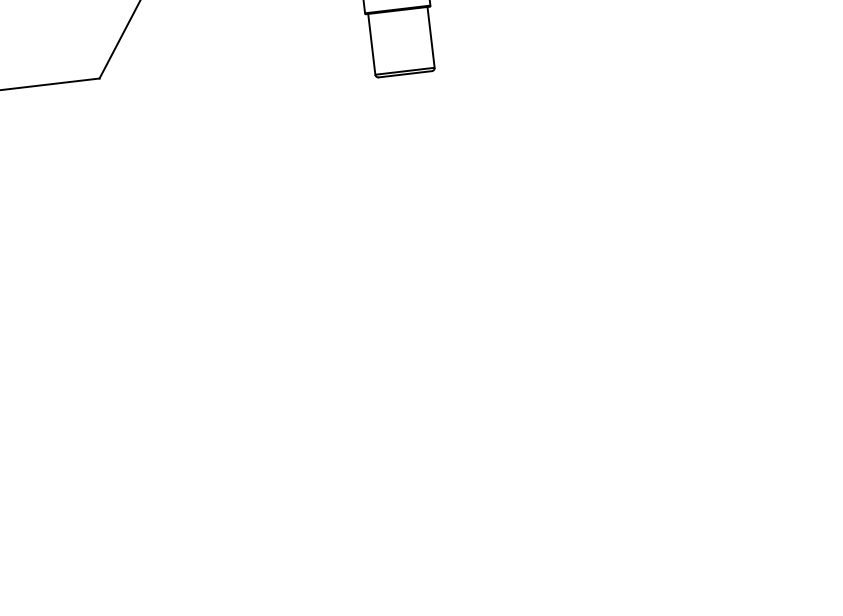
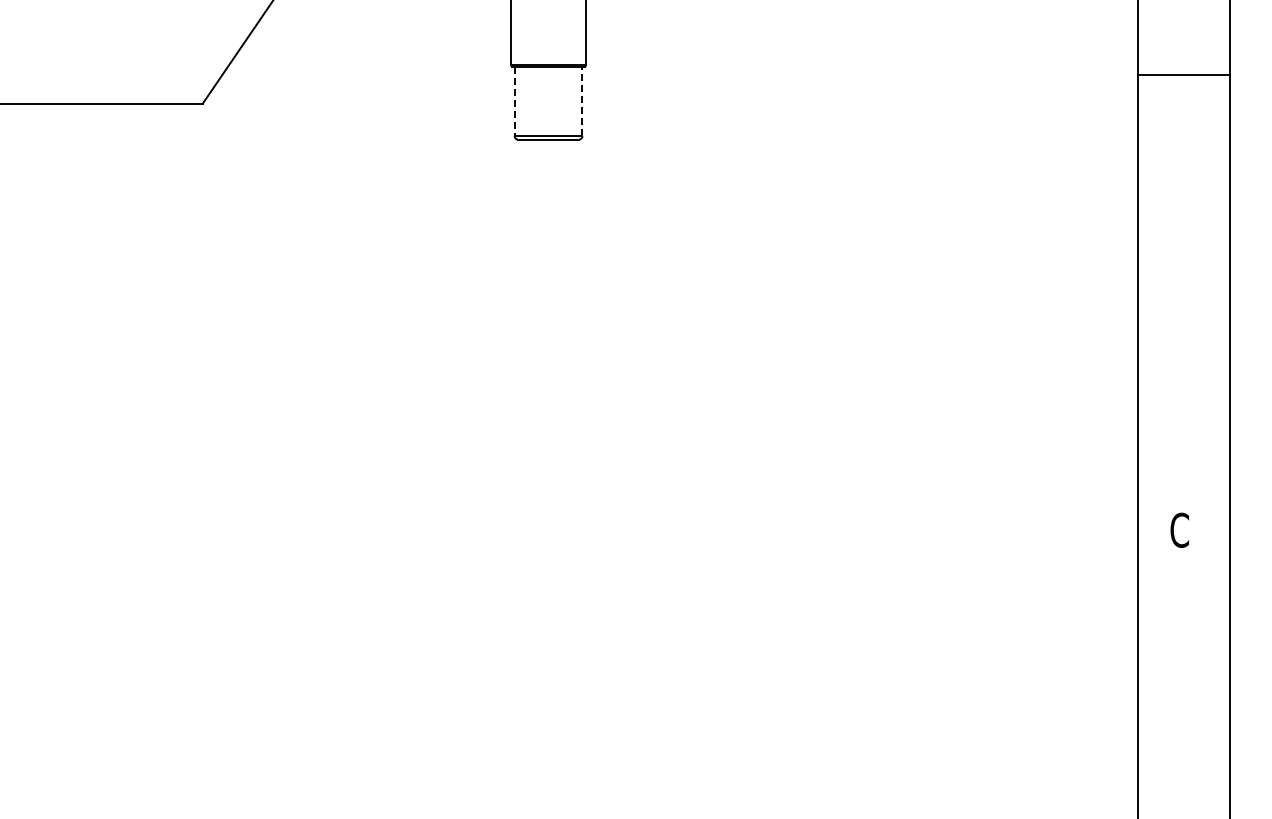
line: (431, 37) -> (582, 101), solid -> dashed
line: (371, 44) -> (514, 101), solid -> dashed

